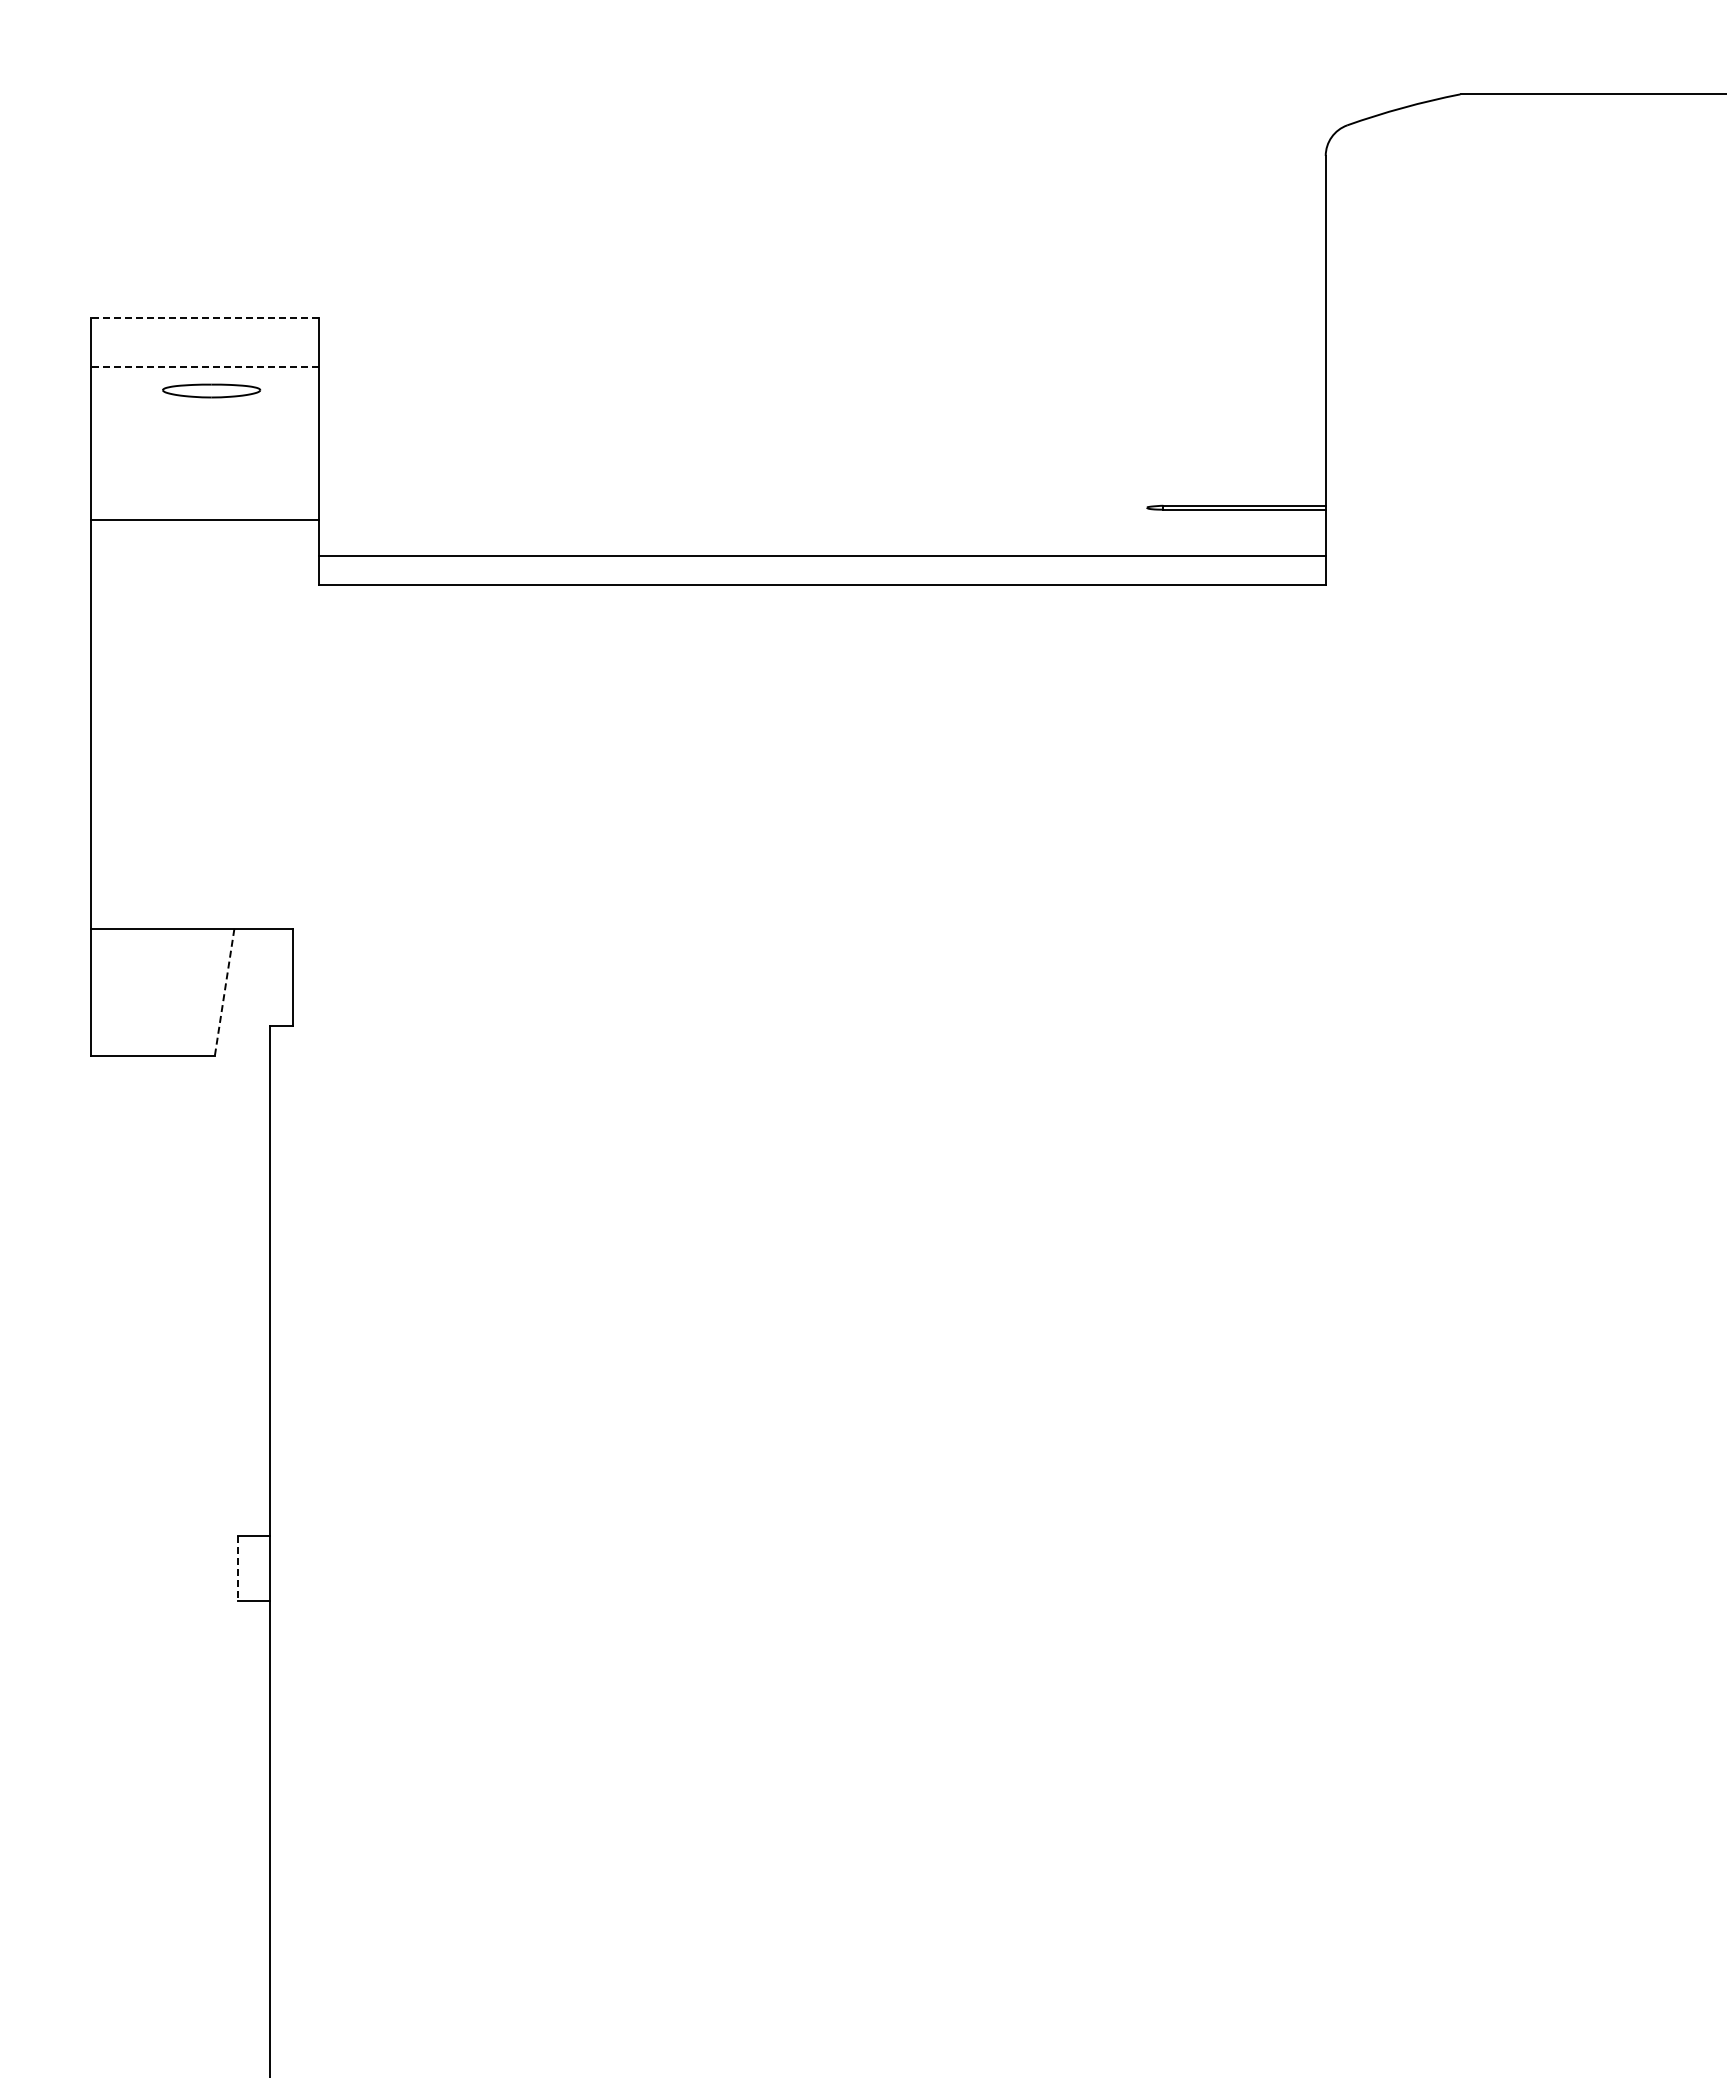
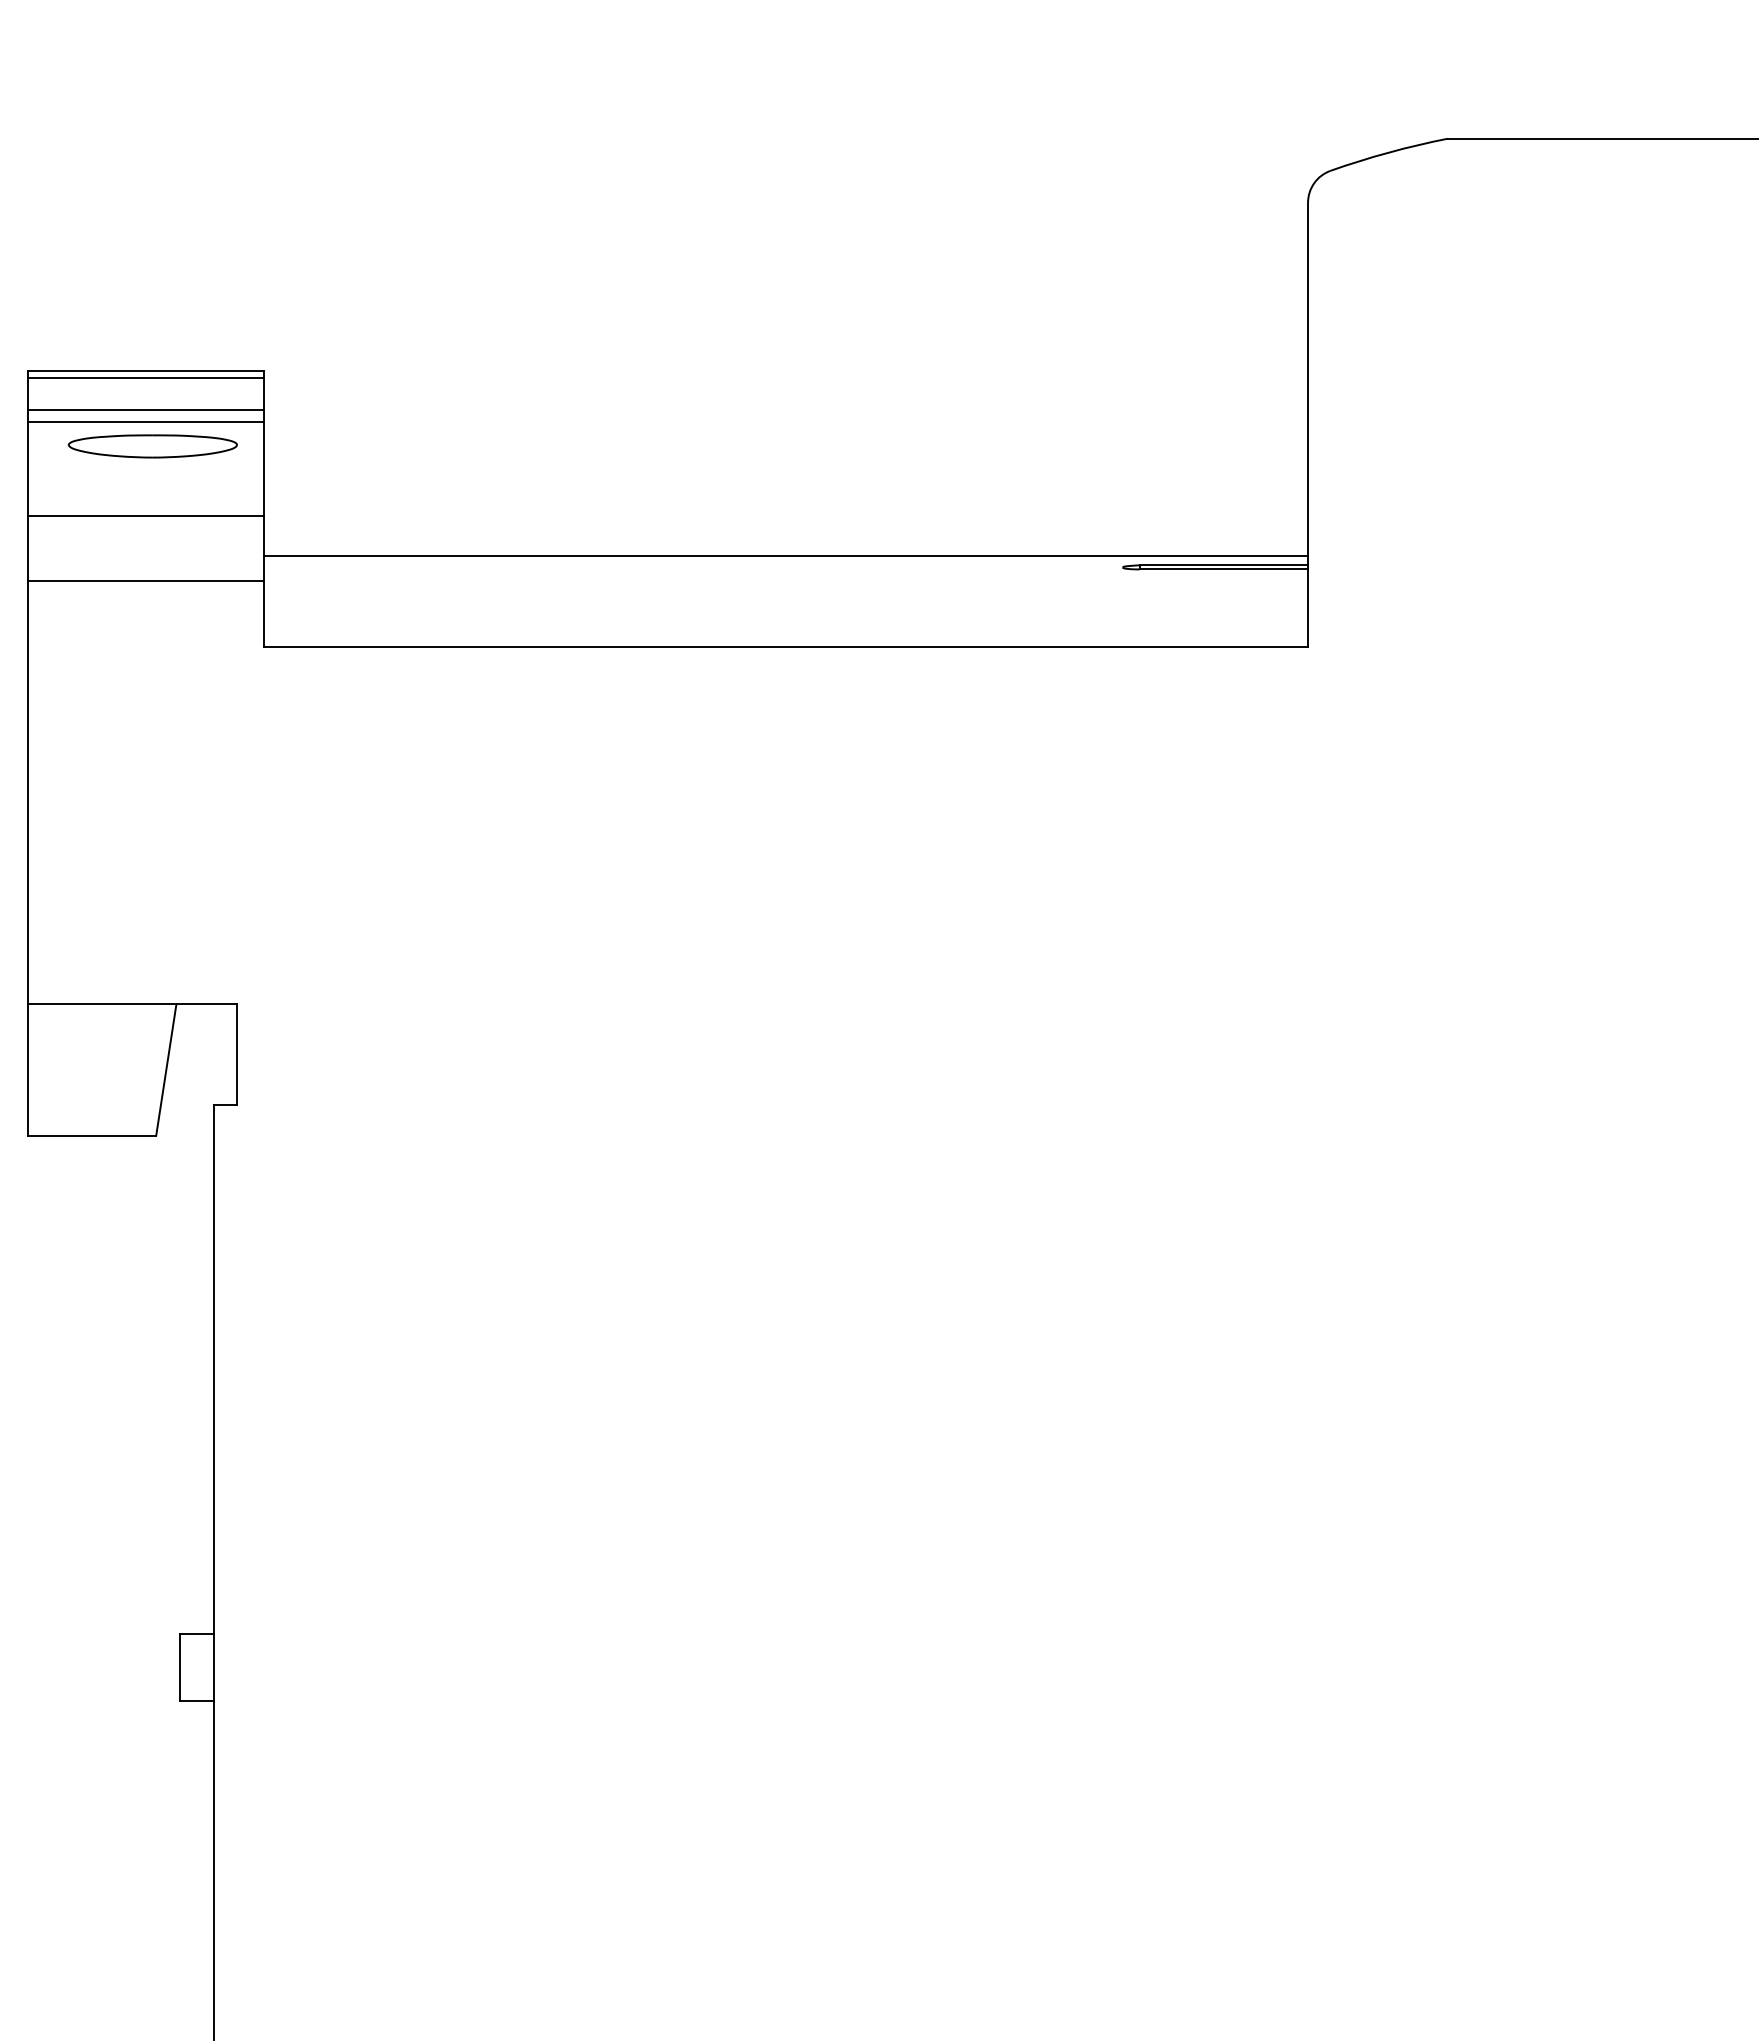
line: (205, 318) -> (146, 371), dashed -> solid
line: (204, 325) -> (145, 378), added
line: (204, 356) -> (145, 410), added
line: (205, 367) -> (146, 421), dashed -> solid
part: (211, 390) -> (152, 445), size x1.67
line: (204, 457) -> (145, 515), added
line: (821, 556) -> (785, 556), moved
line: (224, 992) -> (166, 1070), dashed -> solid
line: (237, 1569) -> (179, 1668), dashed -> solid

